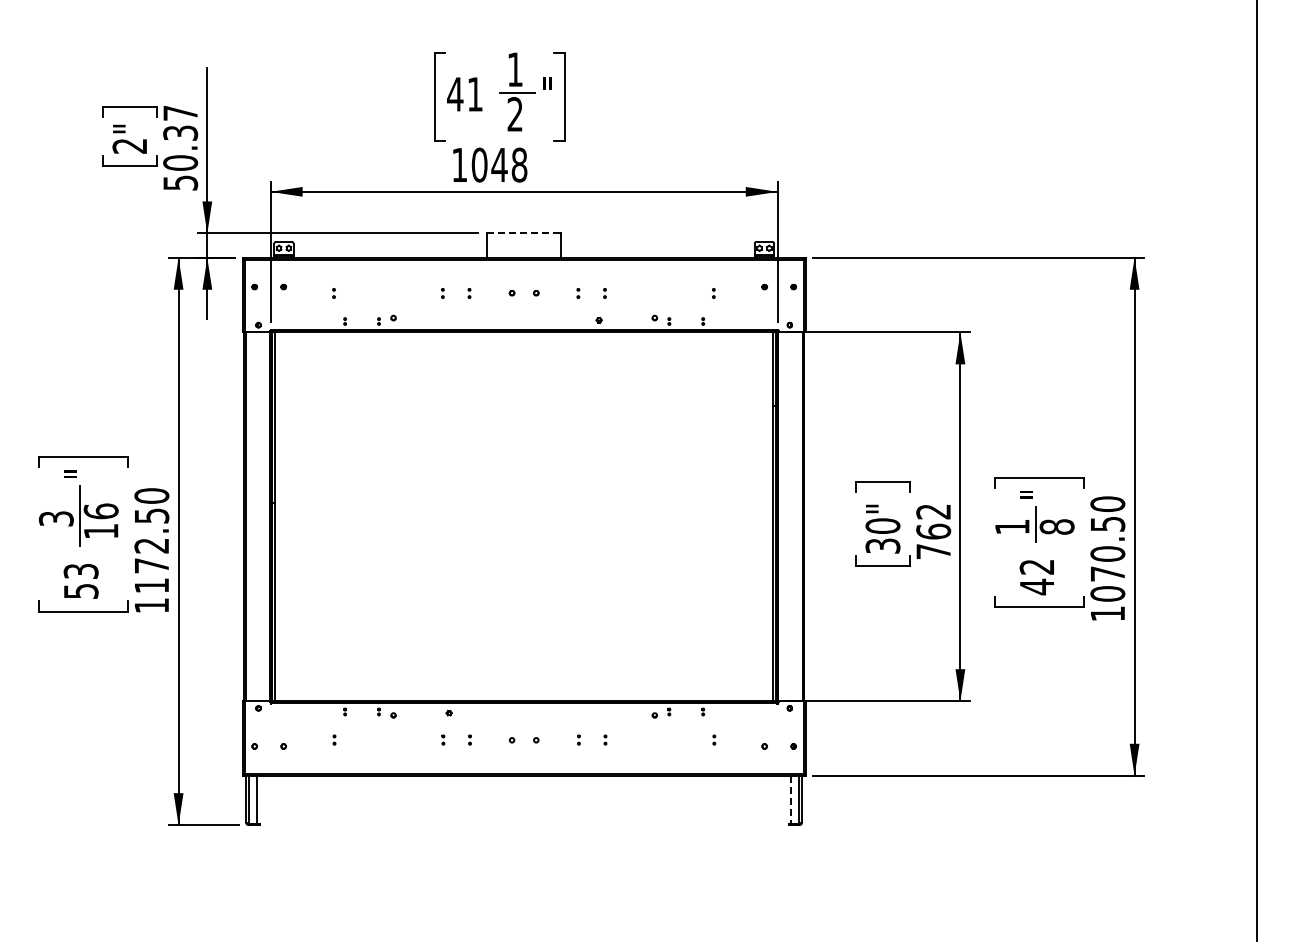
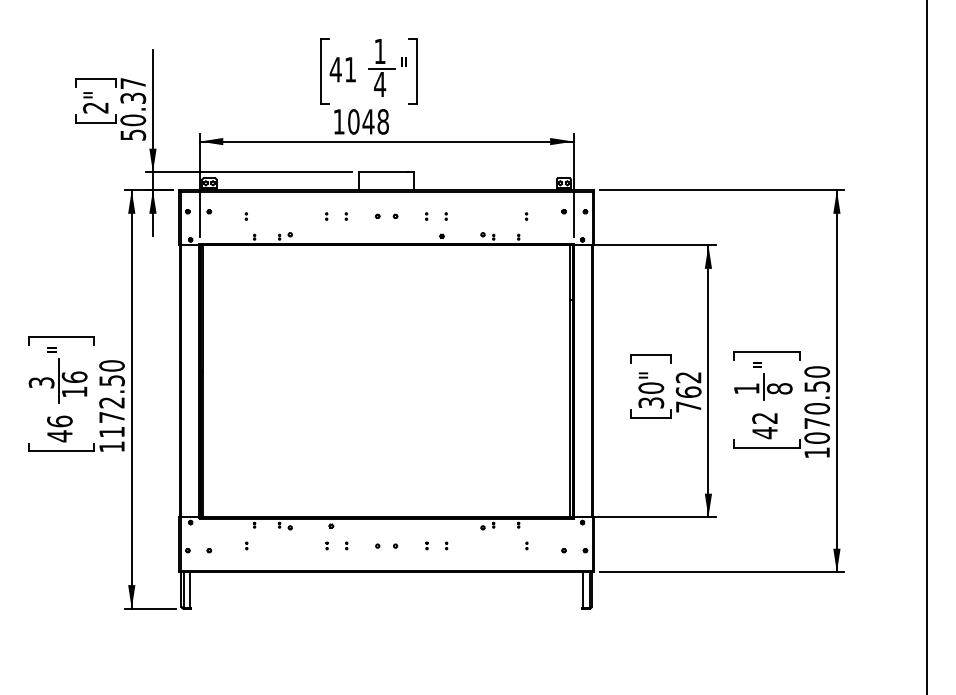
text: (515, 114) -> (380, 84), 2 -> 4
line: (521, 233) -> (384, 172), dashed -> solid
text: (80, 581) -> (59, 429), 53 -> 46
line: (790, 799) -> (583, 589), dashed -> solid

